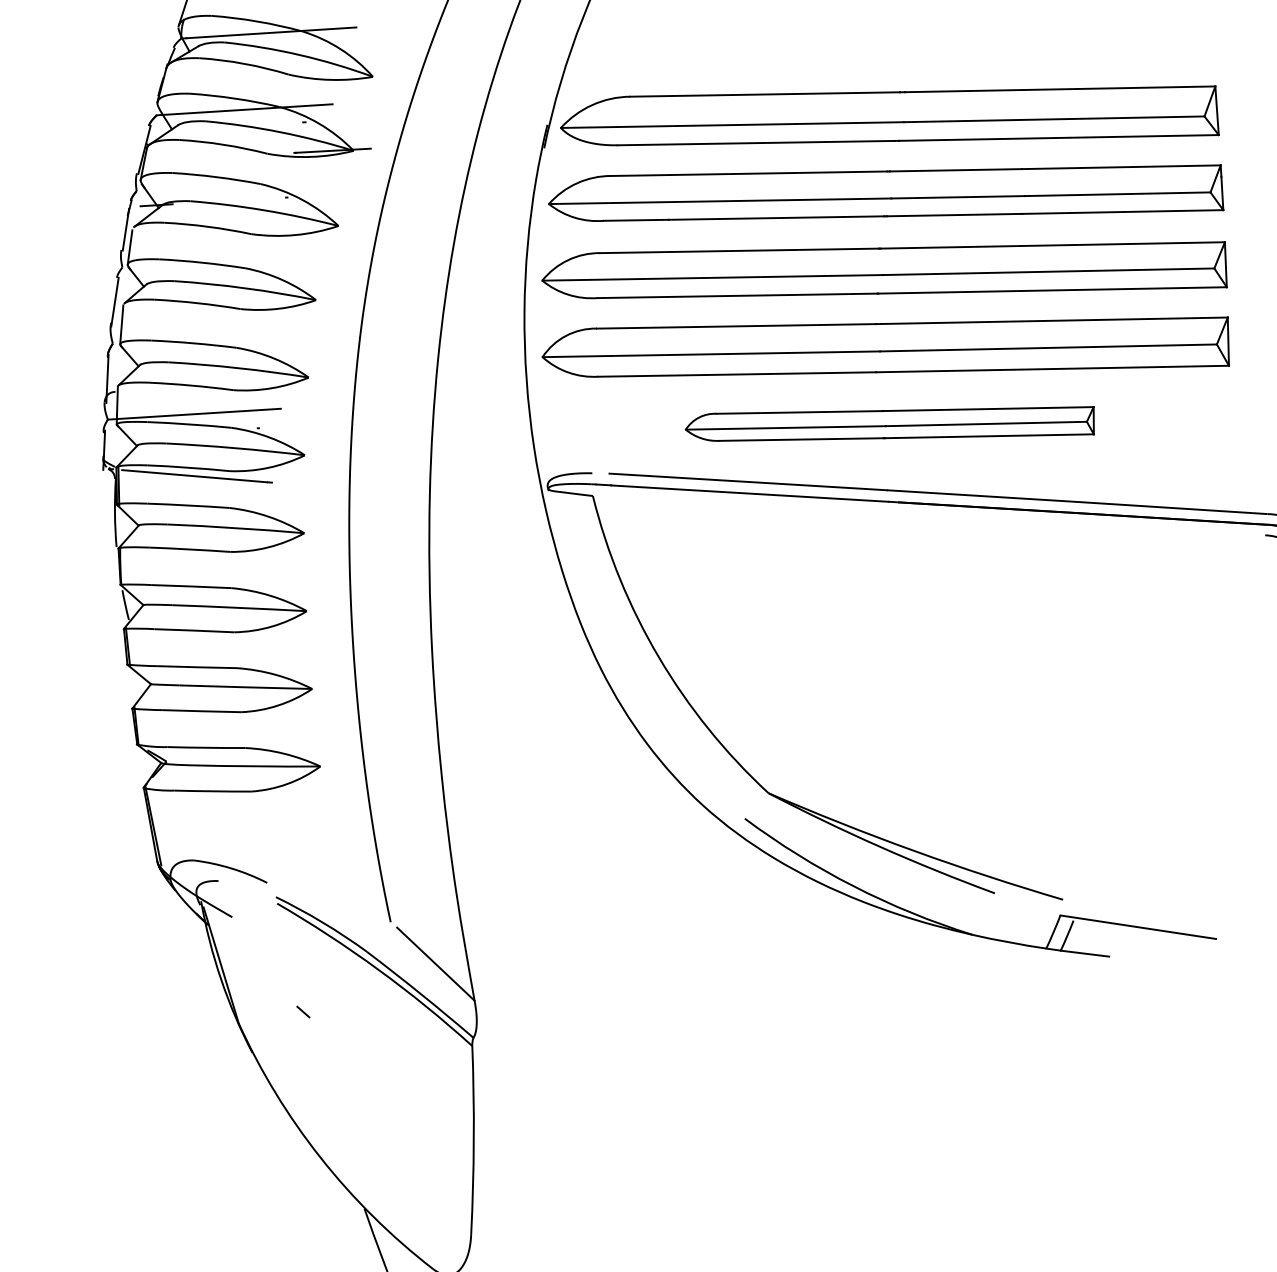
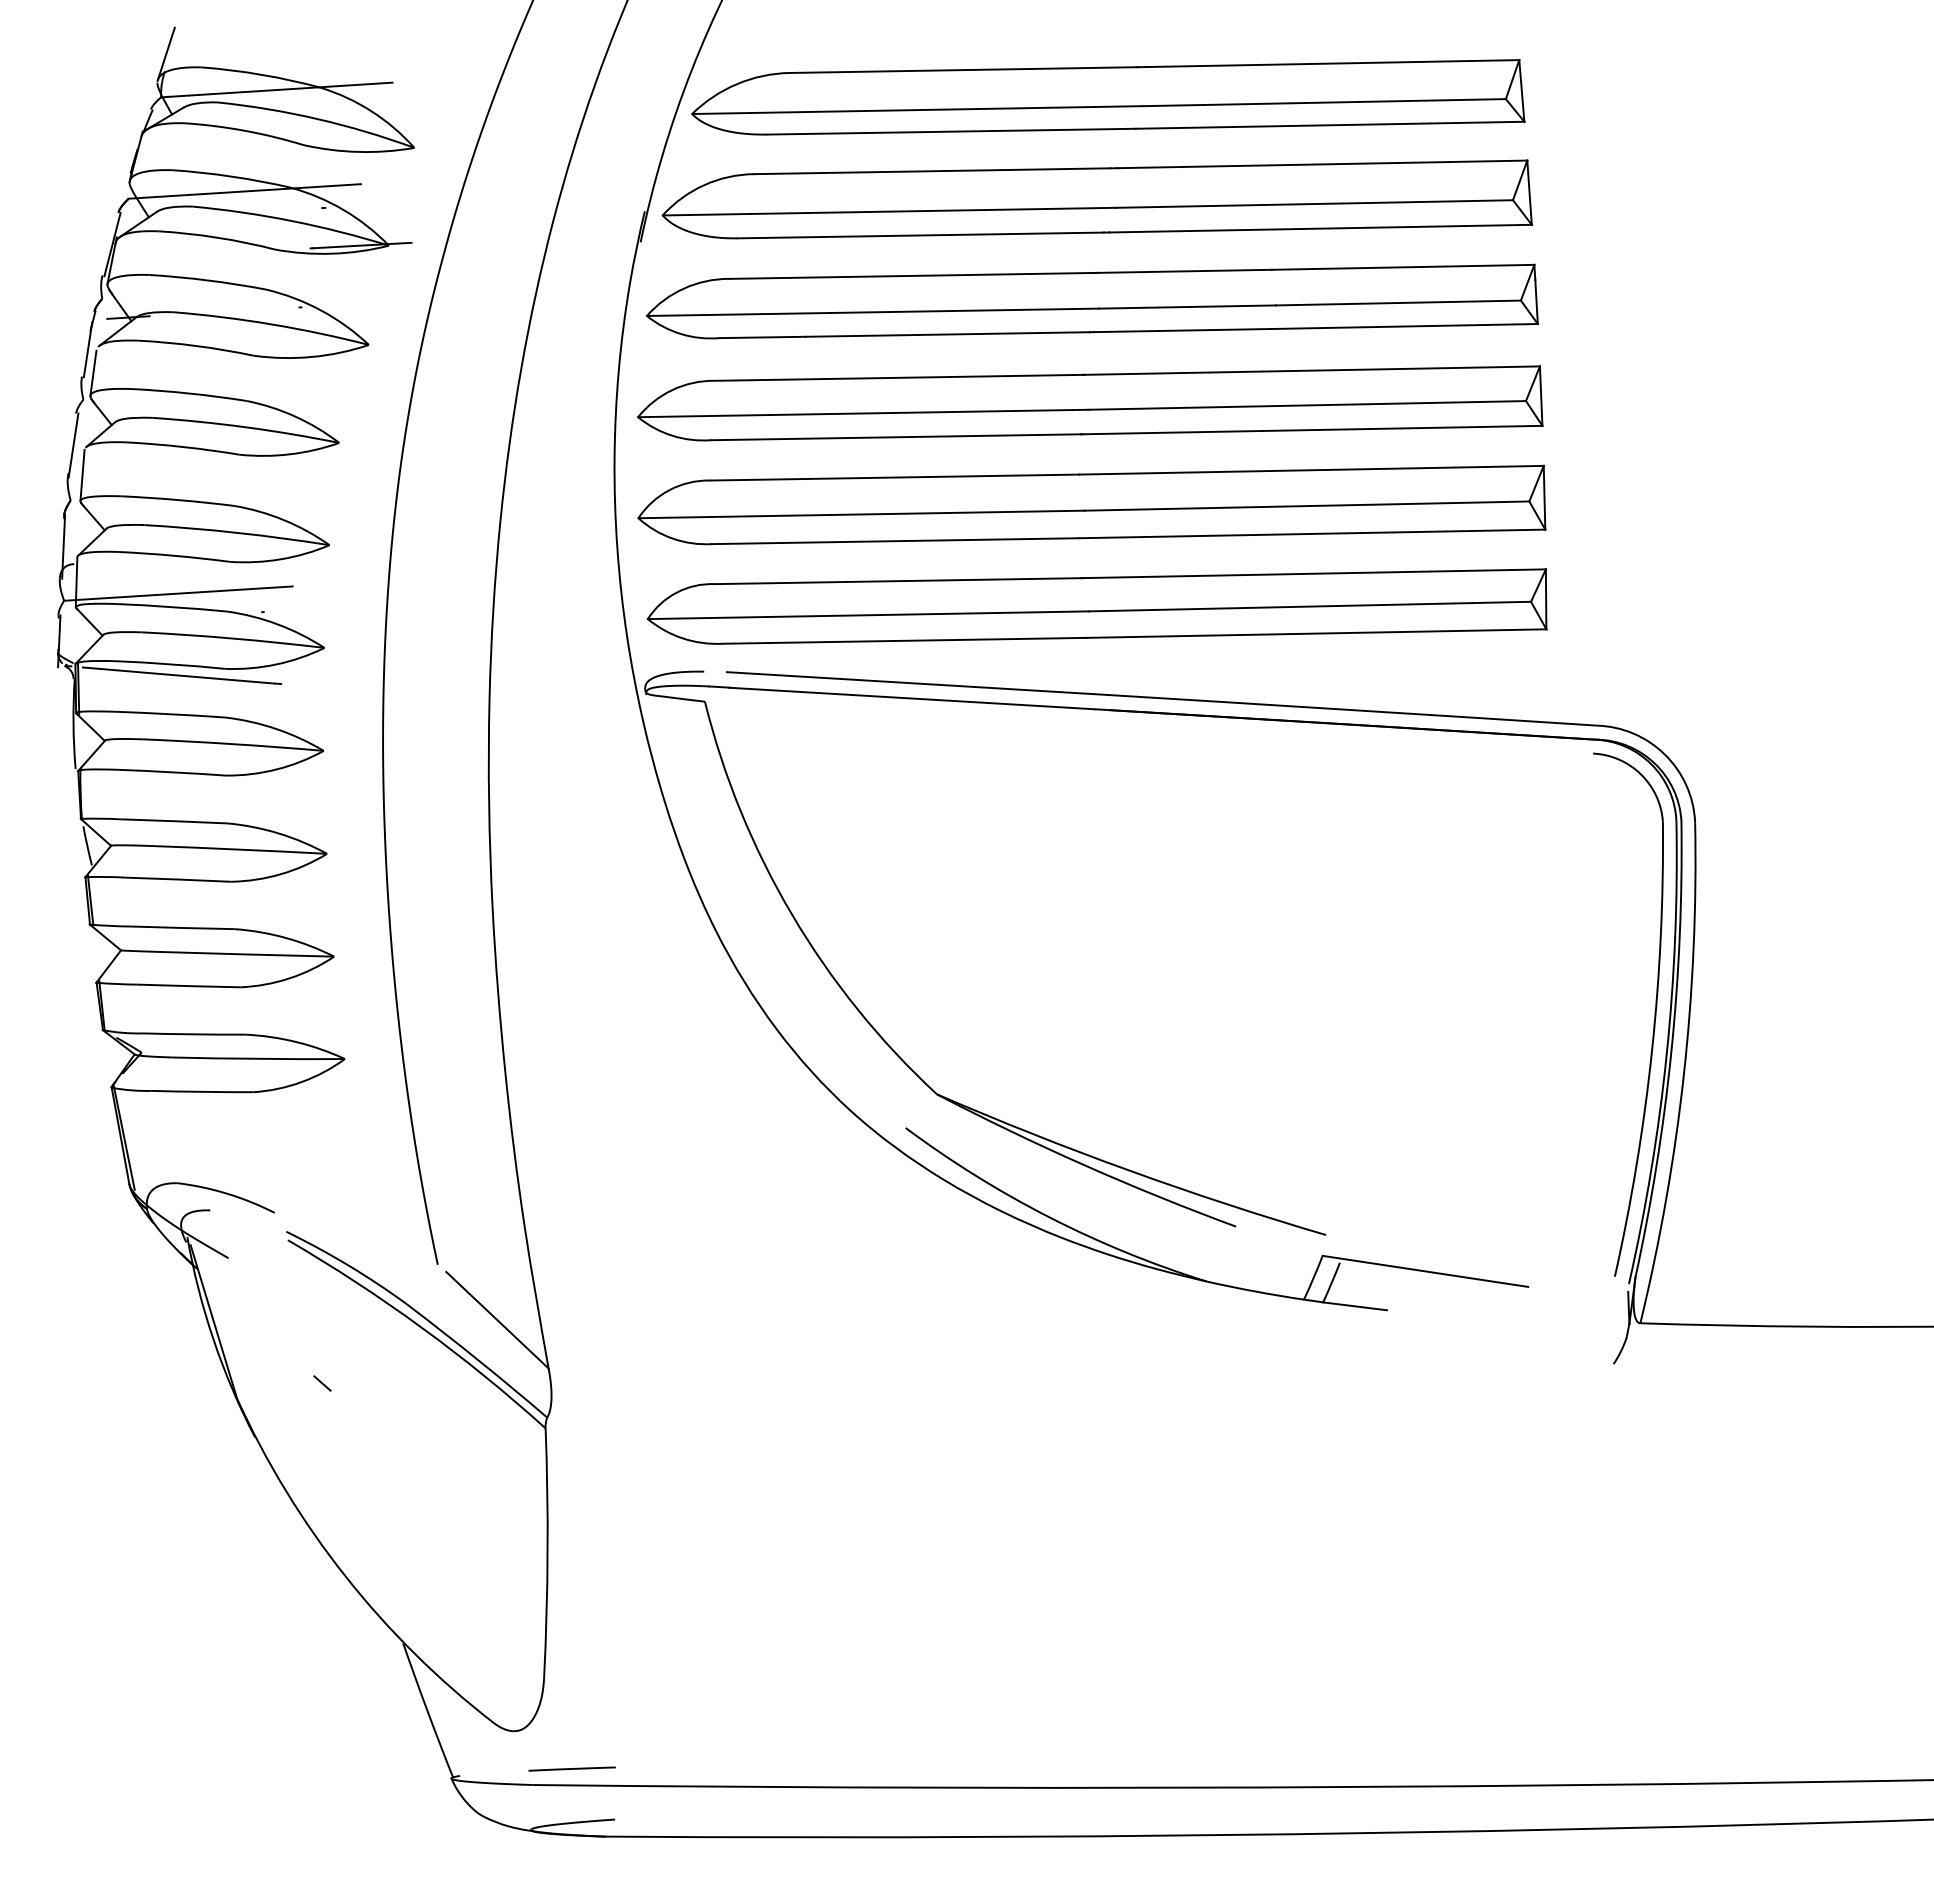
part: (898, 38) -> (1108, 97), added
part: (890, 423) -> (1097, 606), size x1.67

